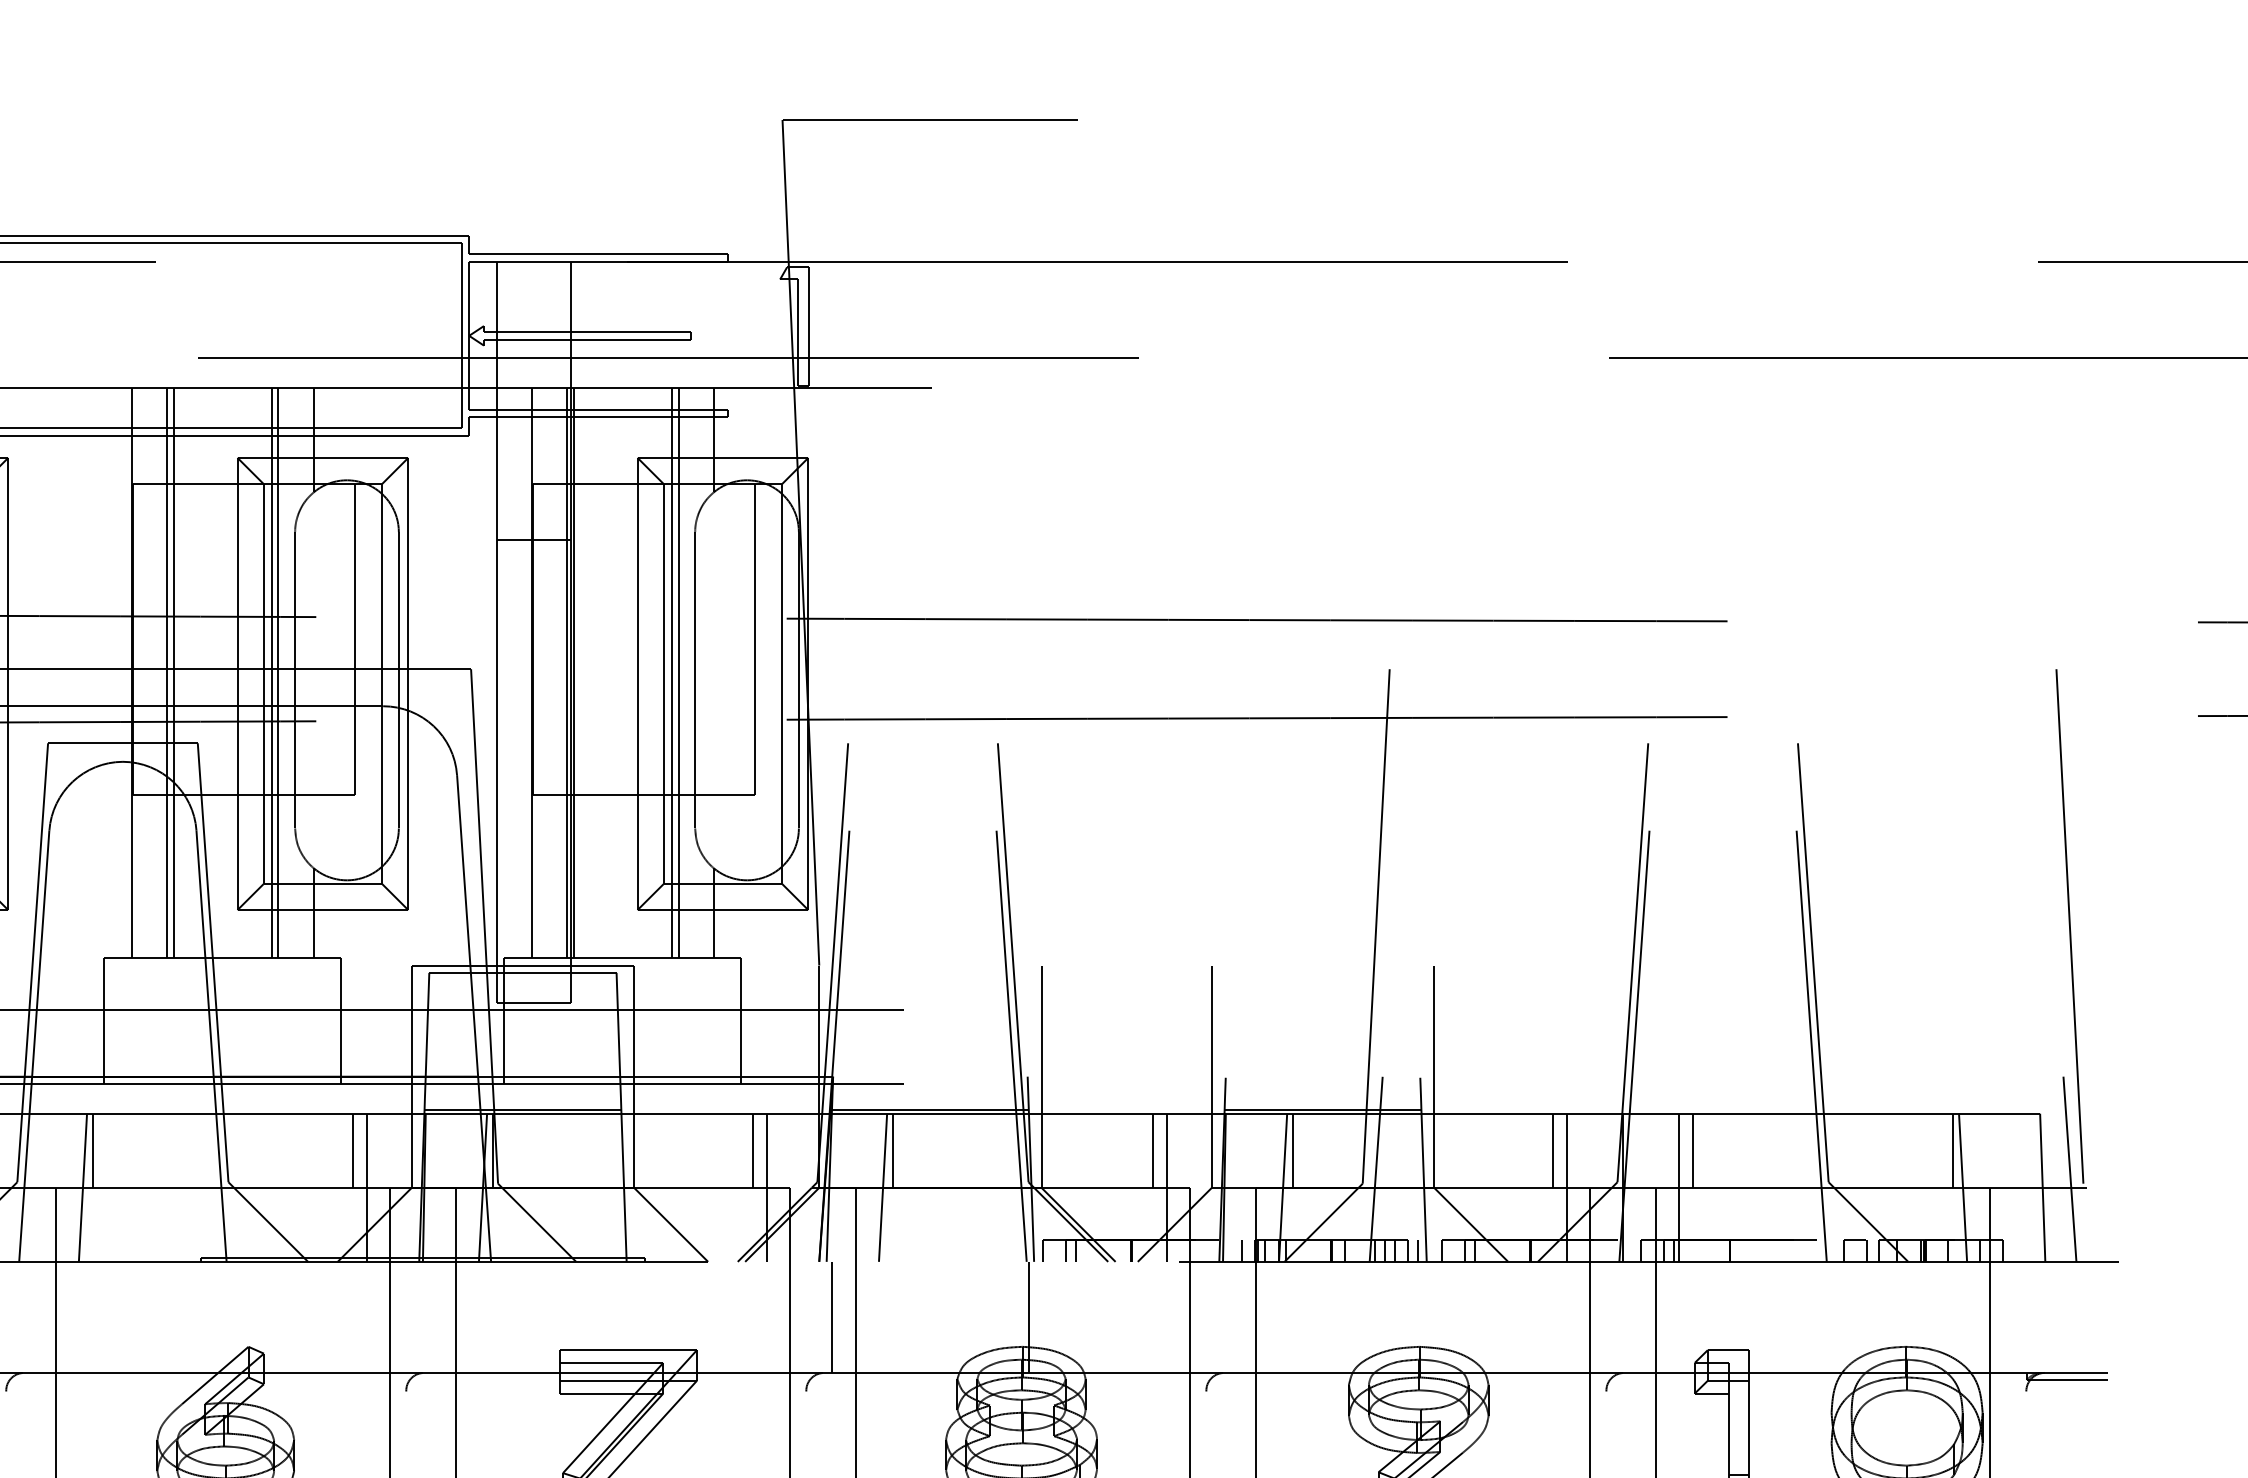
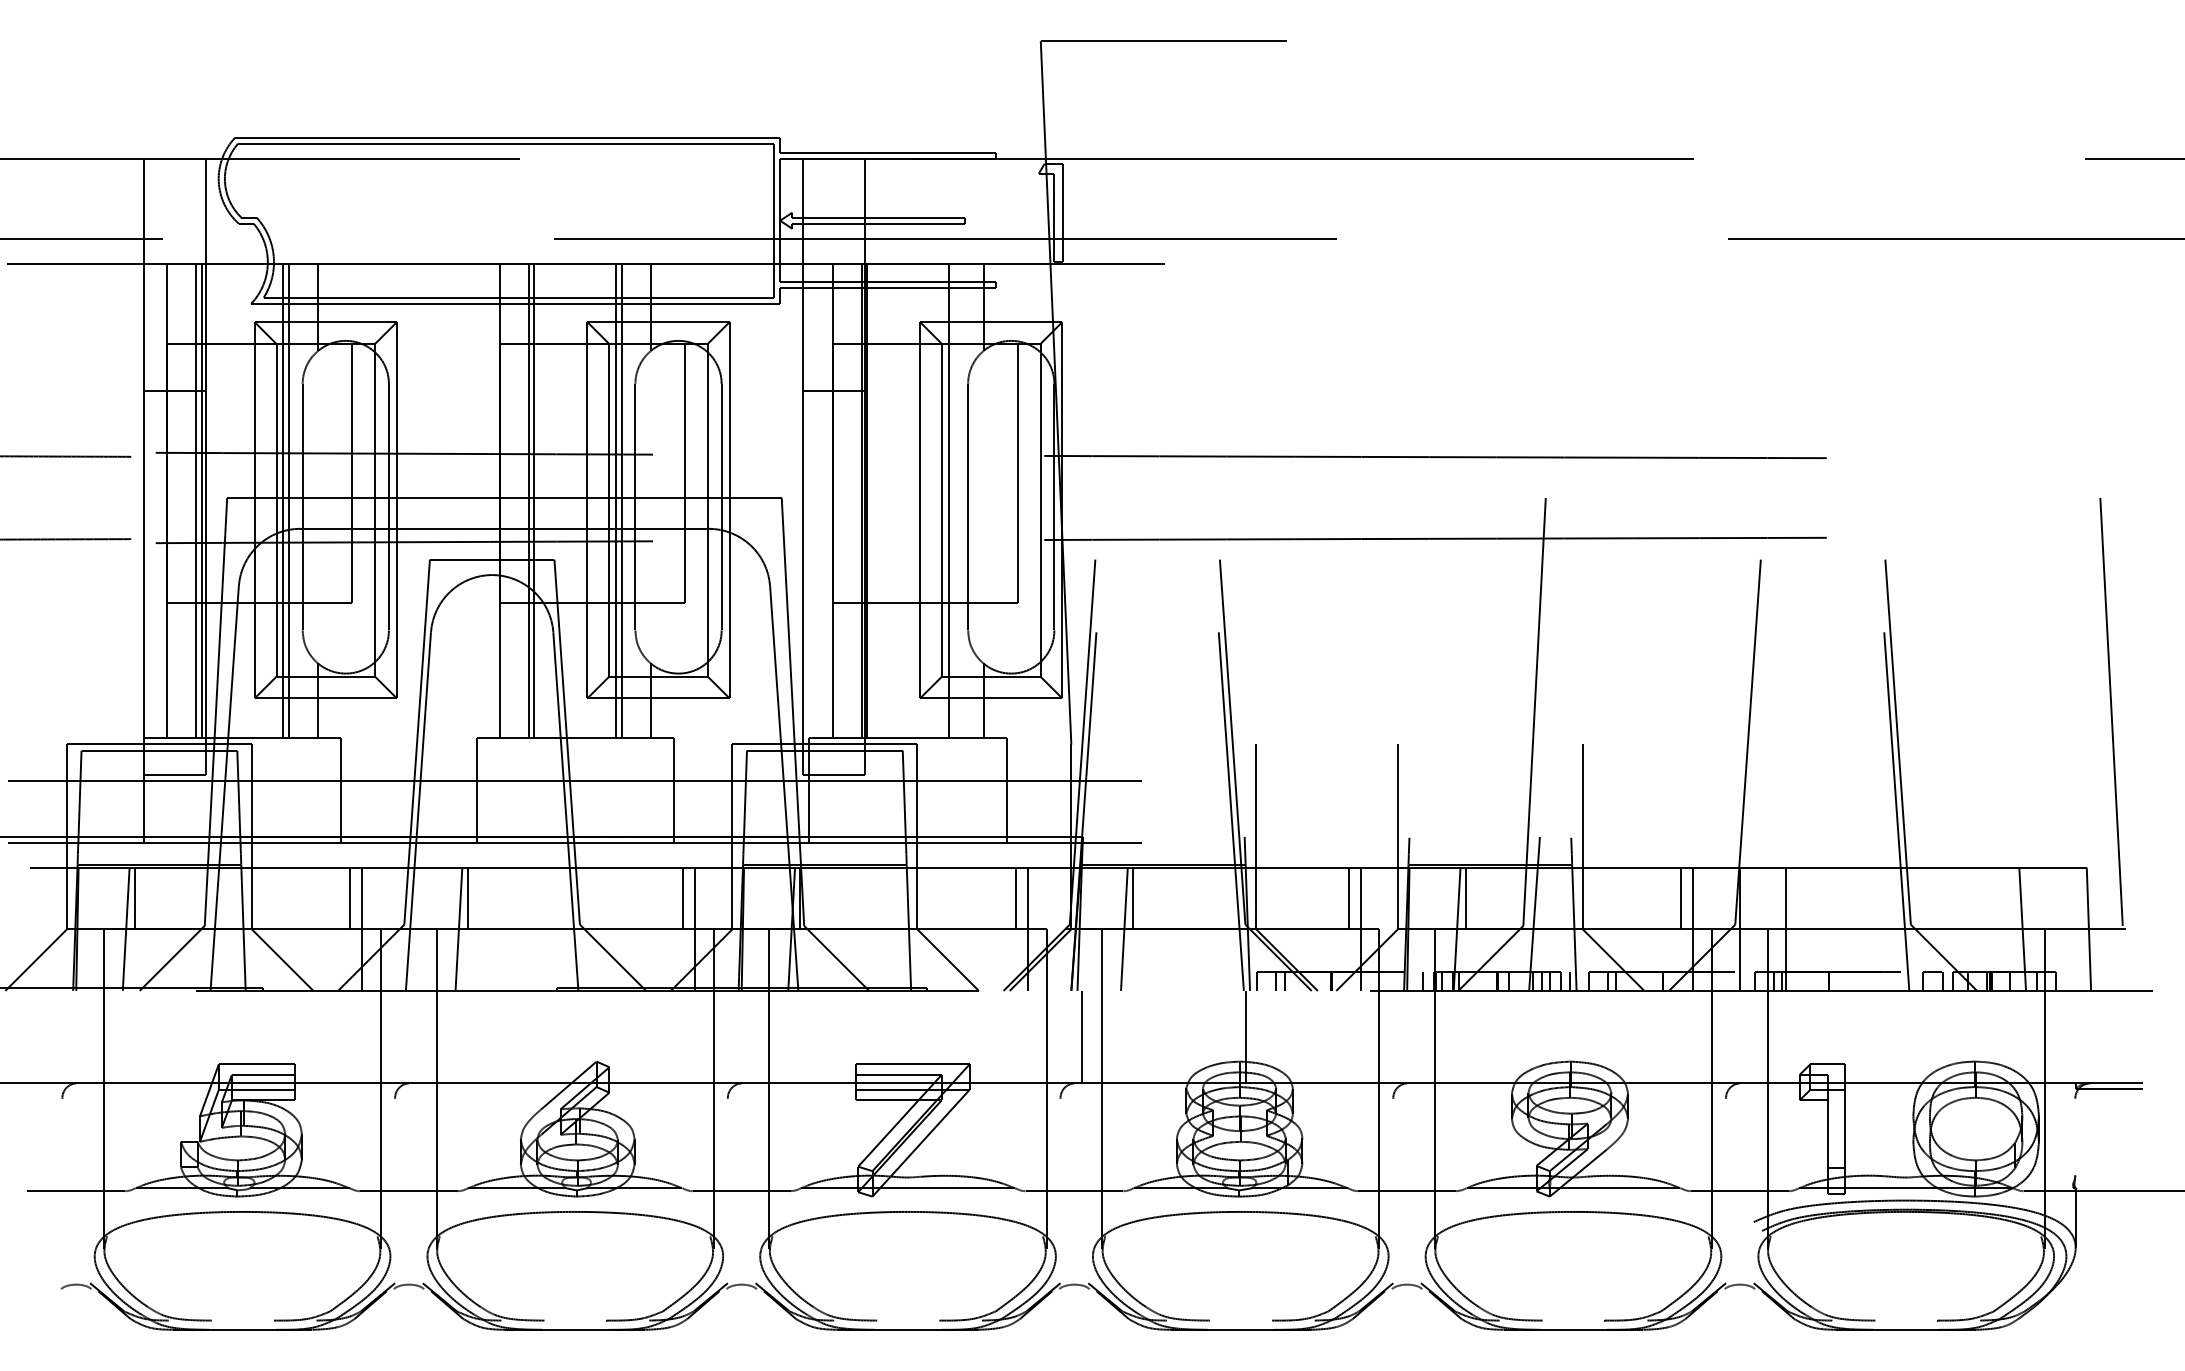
line: (678, 672) -> (954, 500), removed
line: (1633, 1046) -> (1748, 811), removed
line: (1693, 1150) -> (1798, 898), removed
line: (1953, 1150) -> (2014, 898), removed
line: (2069, 1168) -> (2111, 913), removed

